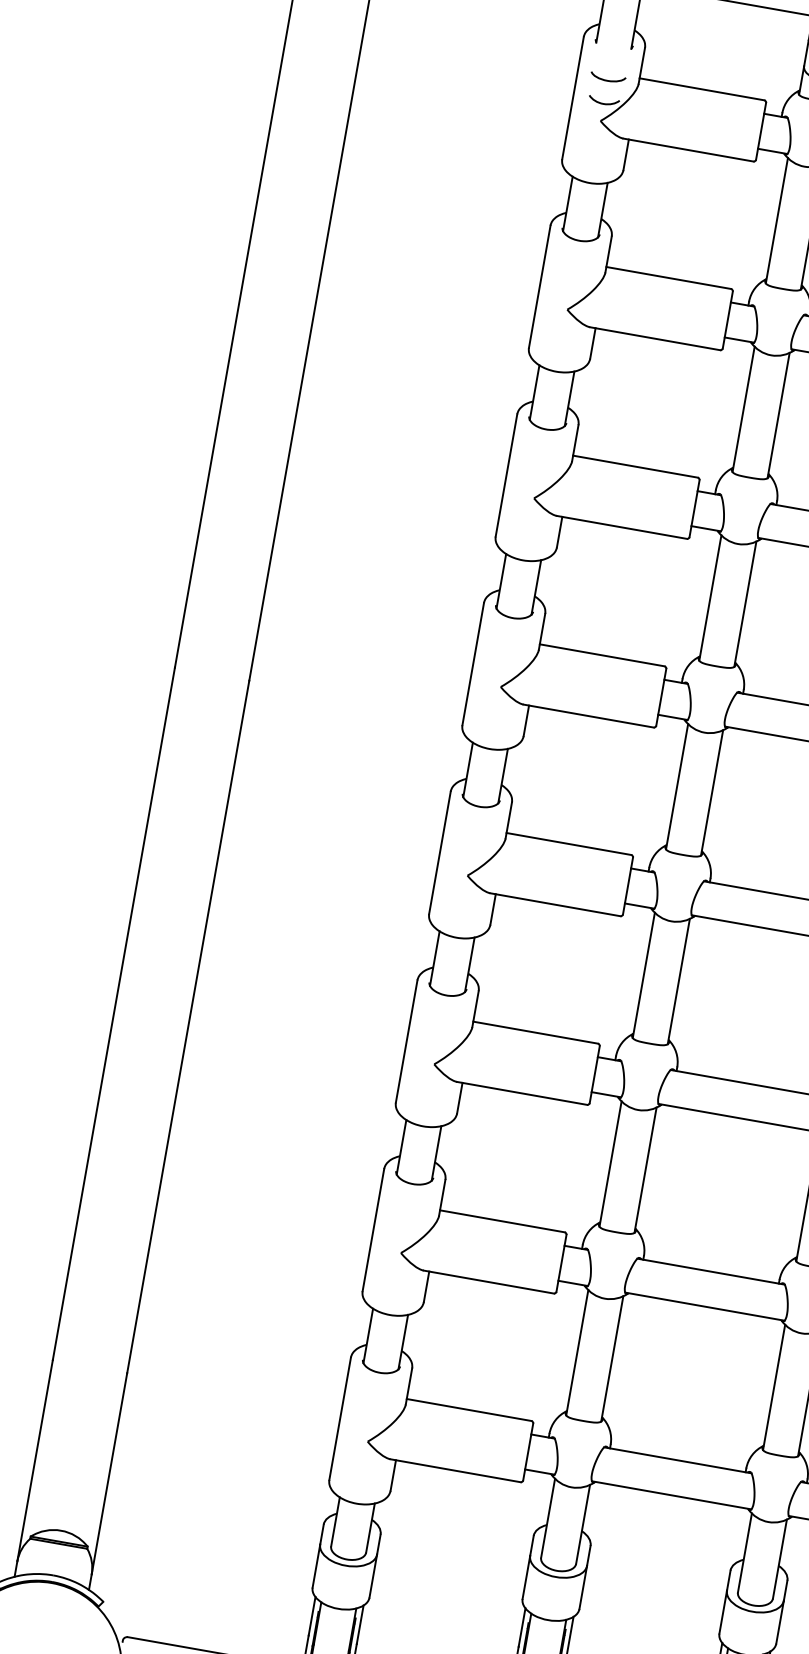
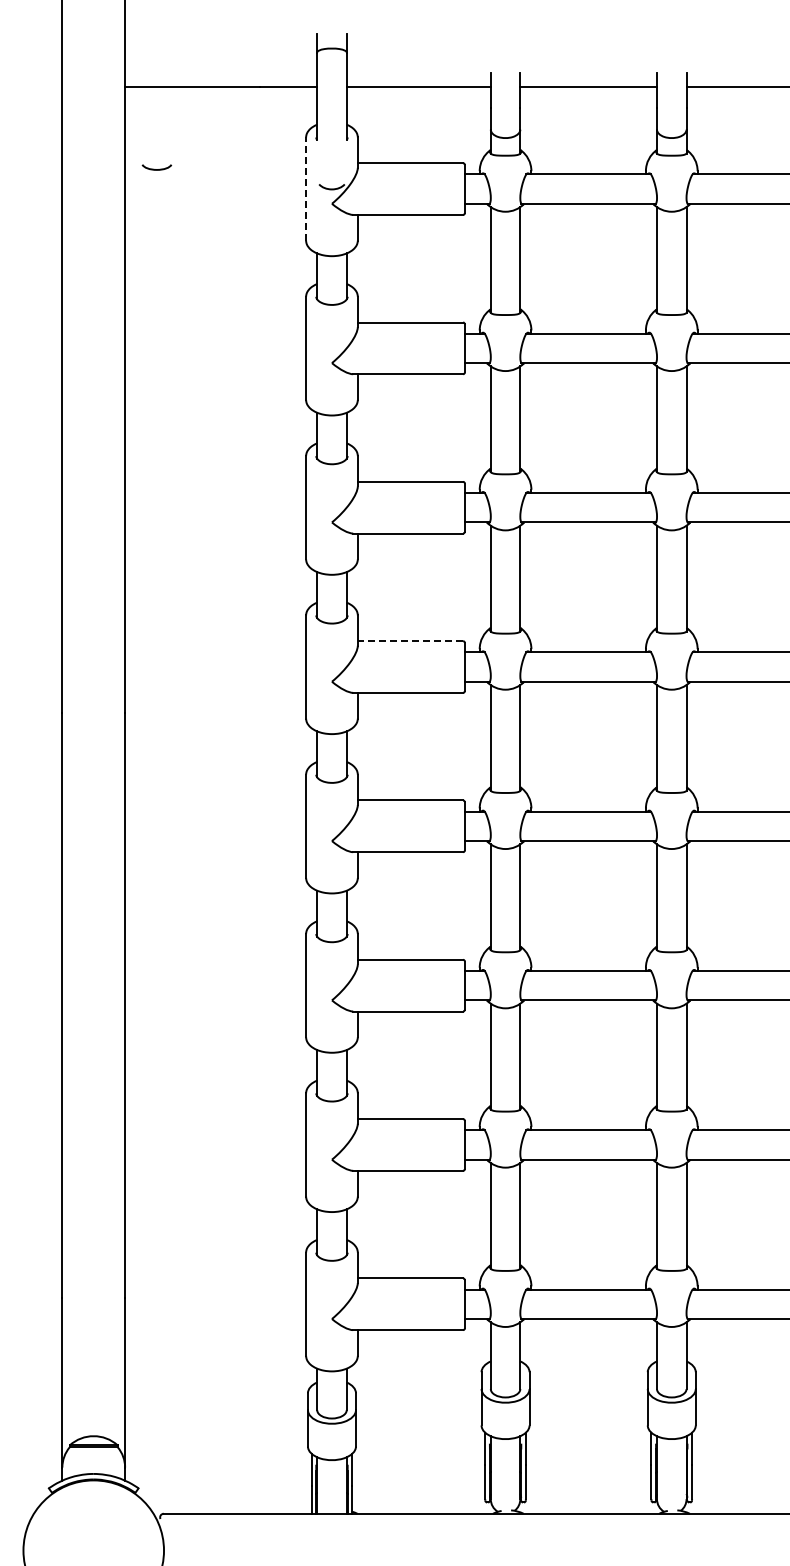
curve: (607, 80) -> (156, 169), moved
line: (573, 98) -> (306, 189), solid -> dashed
line: (602, 655) -> (410, 641), solid -> dashed

